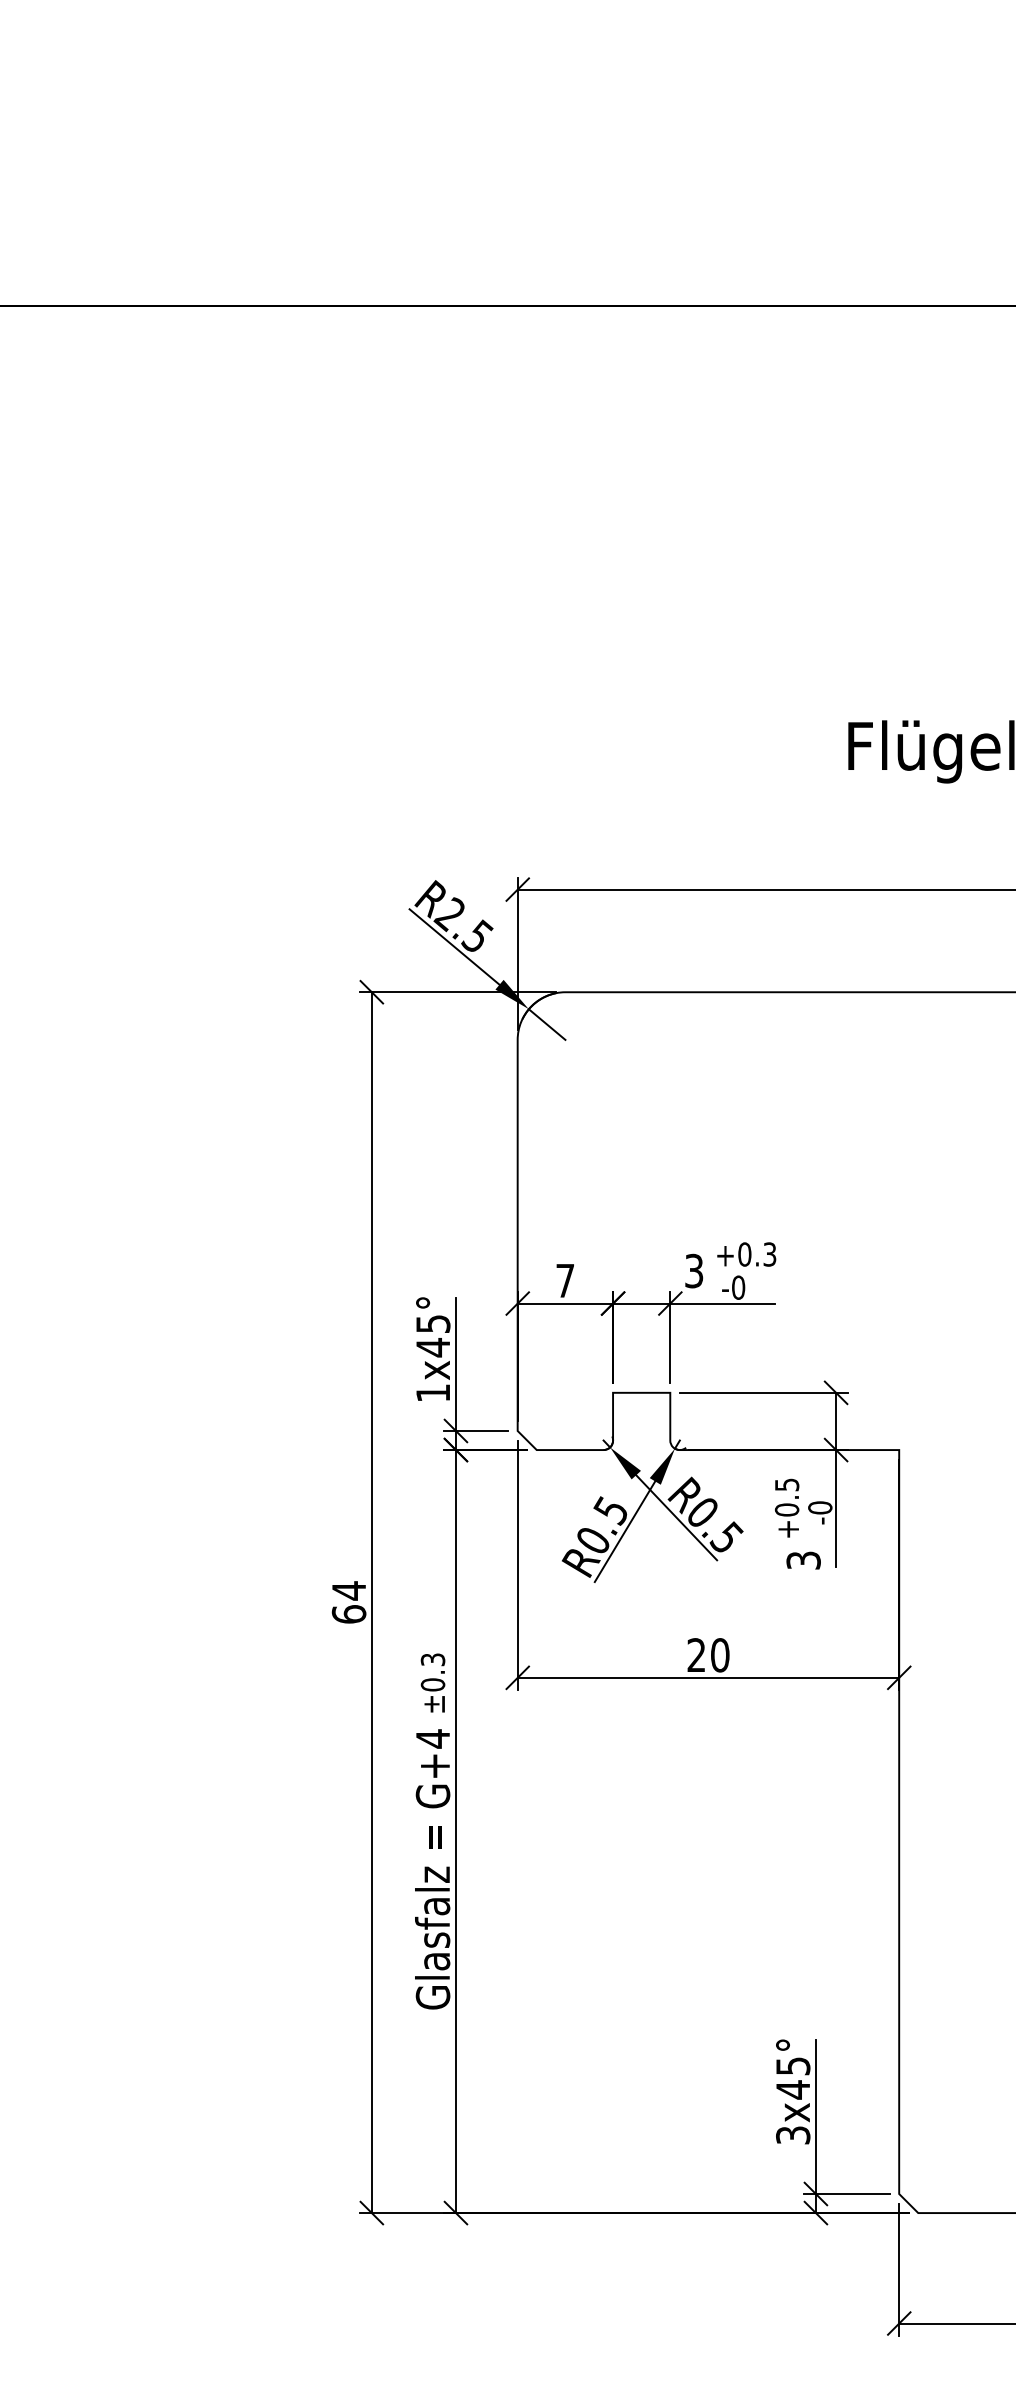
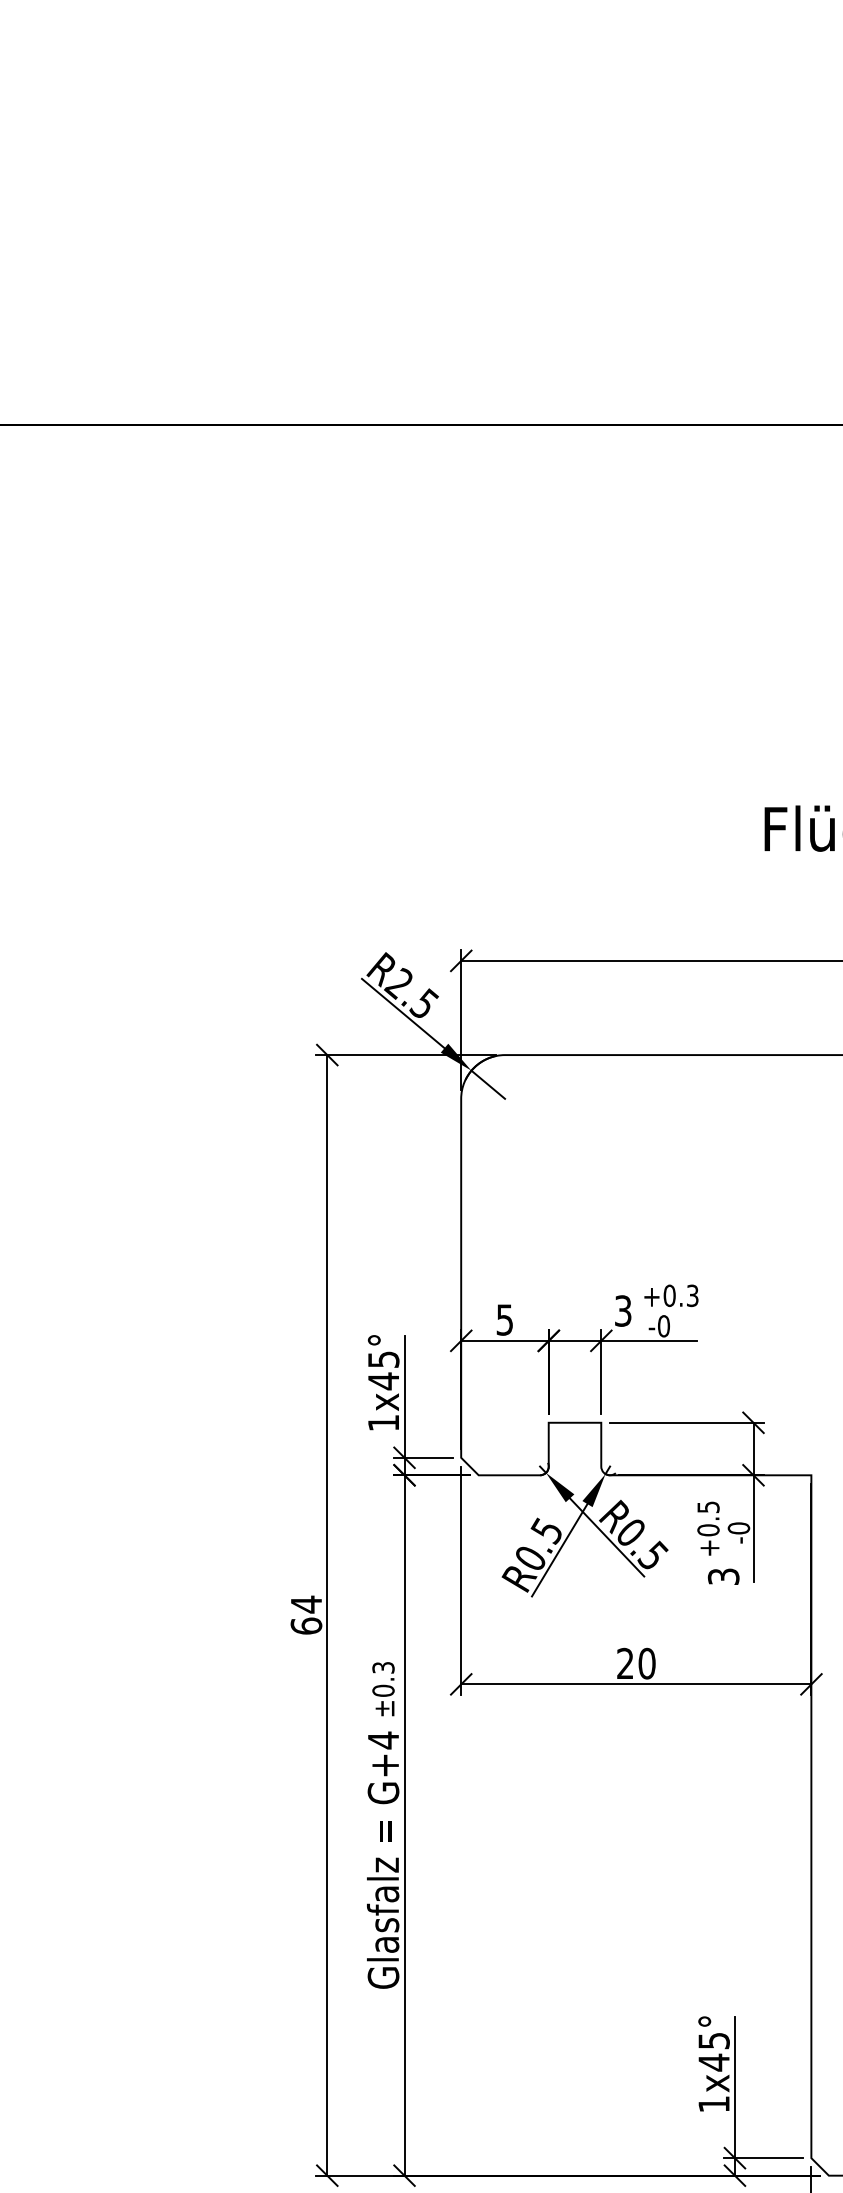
text: (564, 1281) -> (504, 1320), 7 -> 5
text: (793, 2135) -> (714, 2104), 3x45° -> 1x45°

